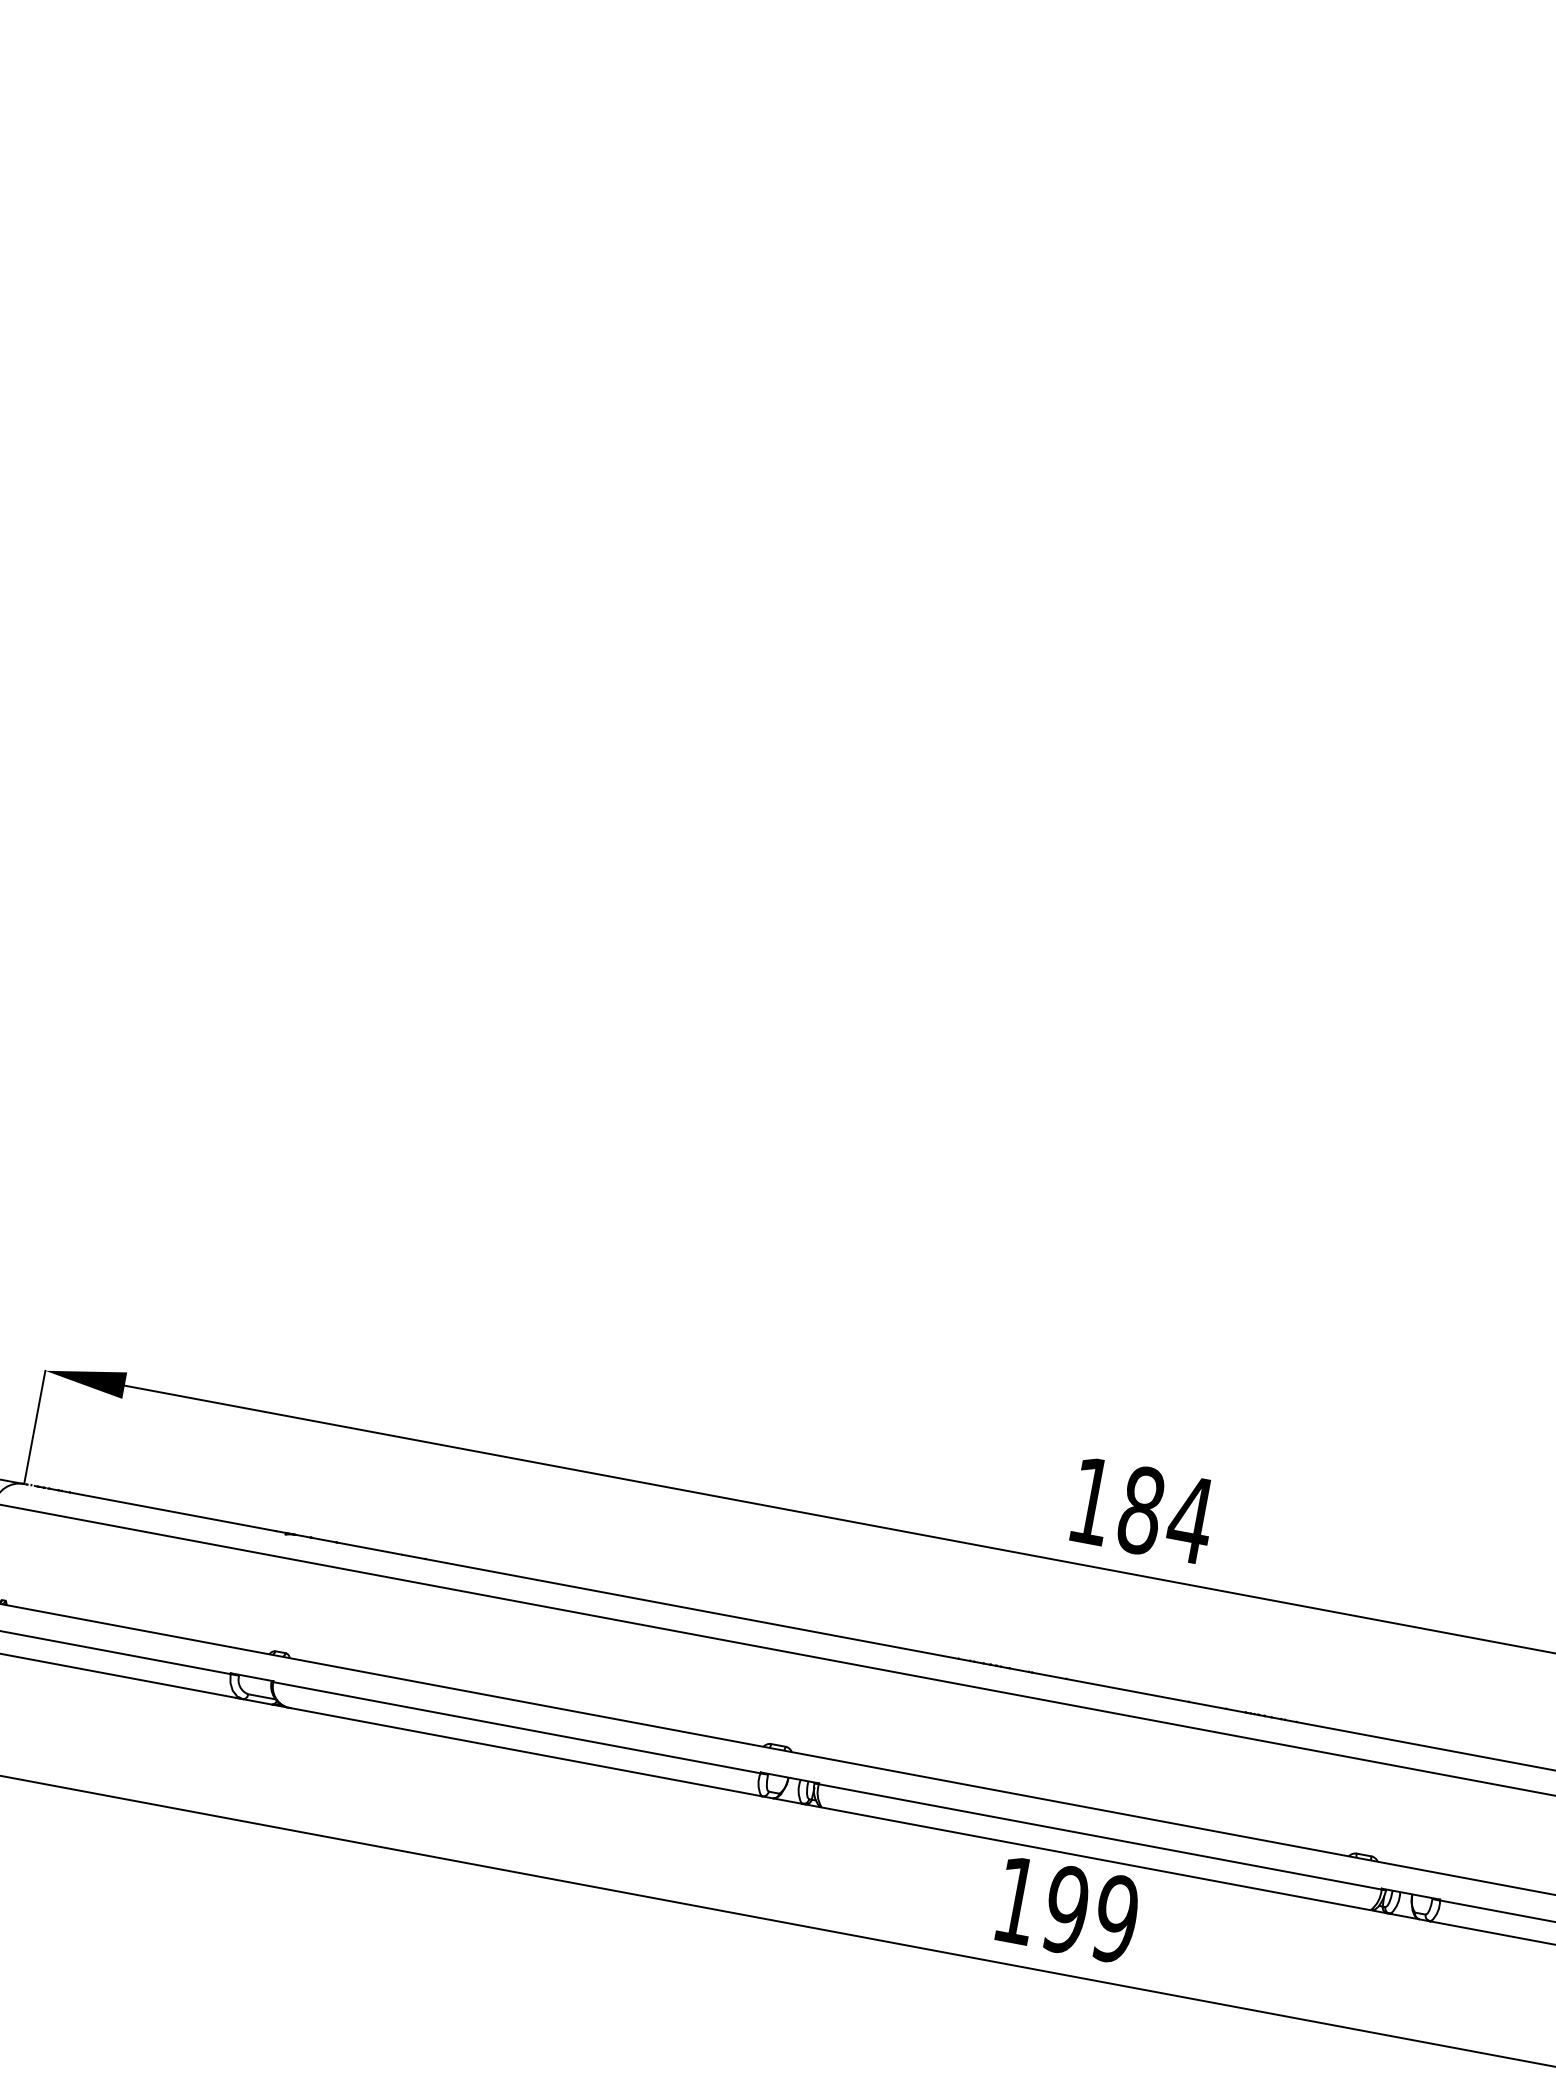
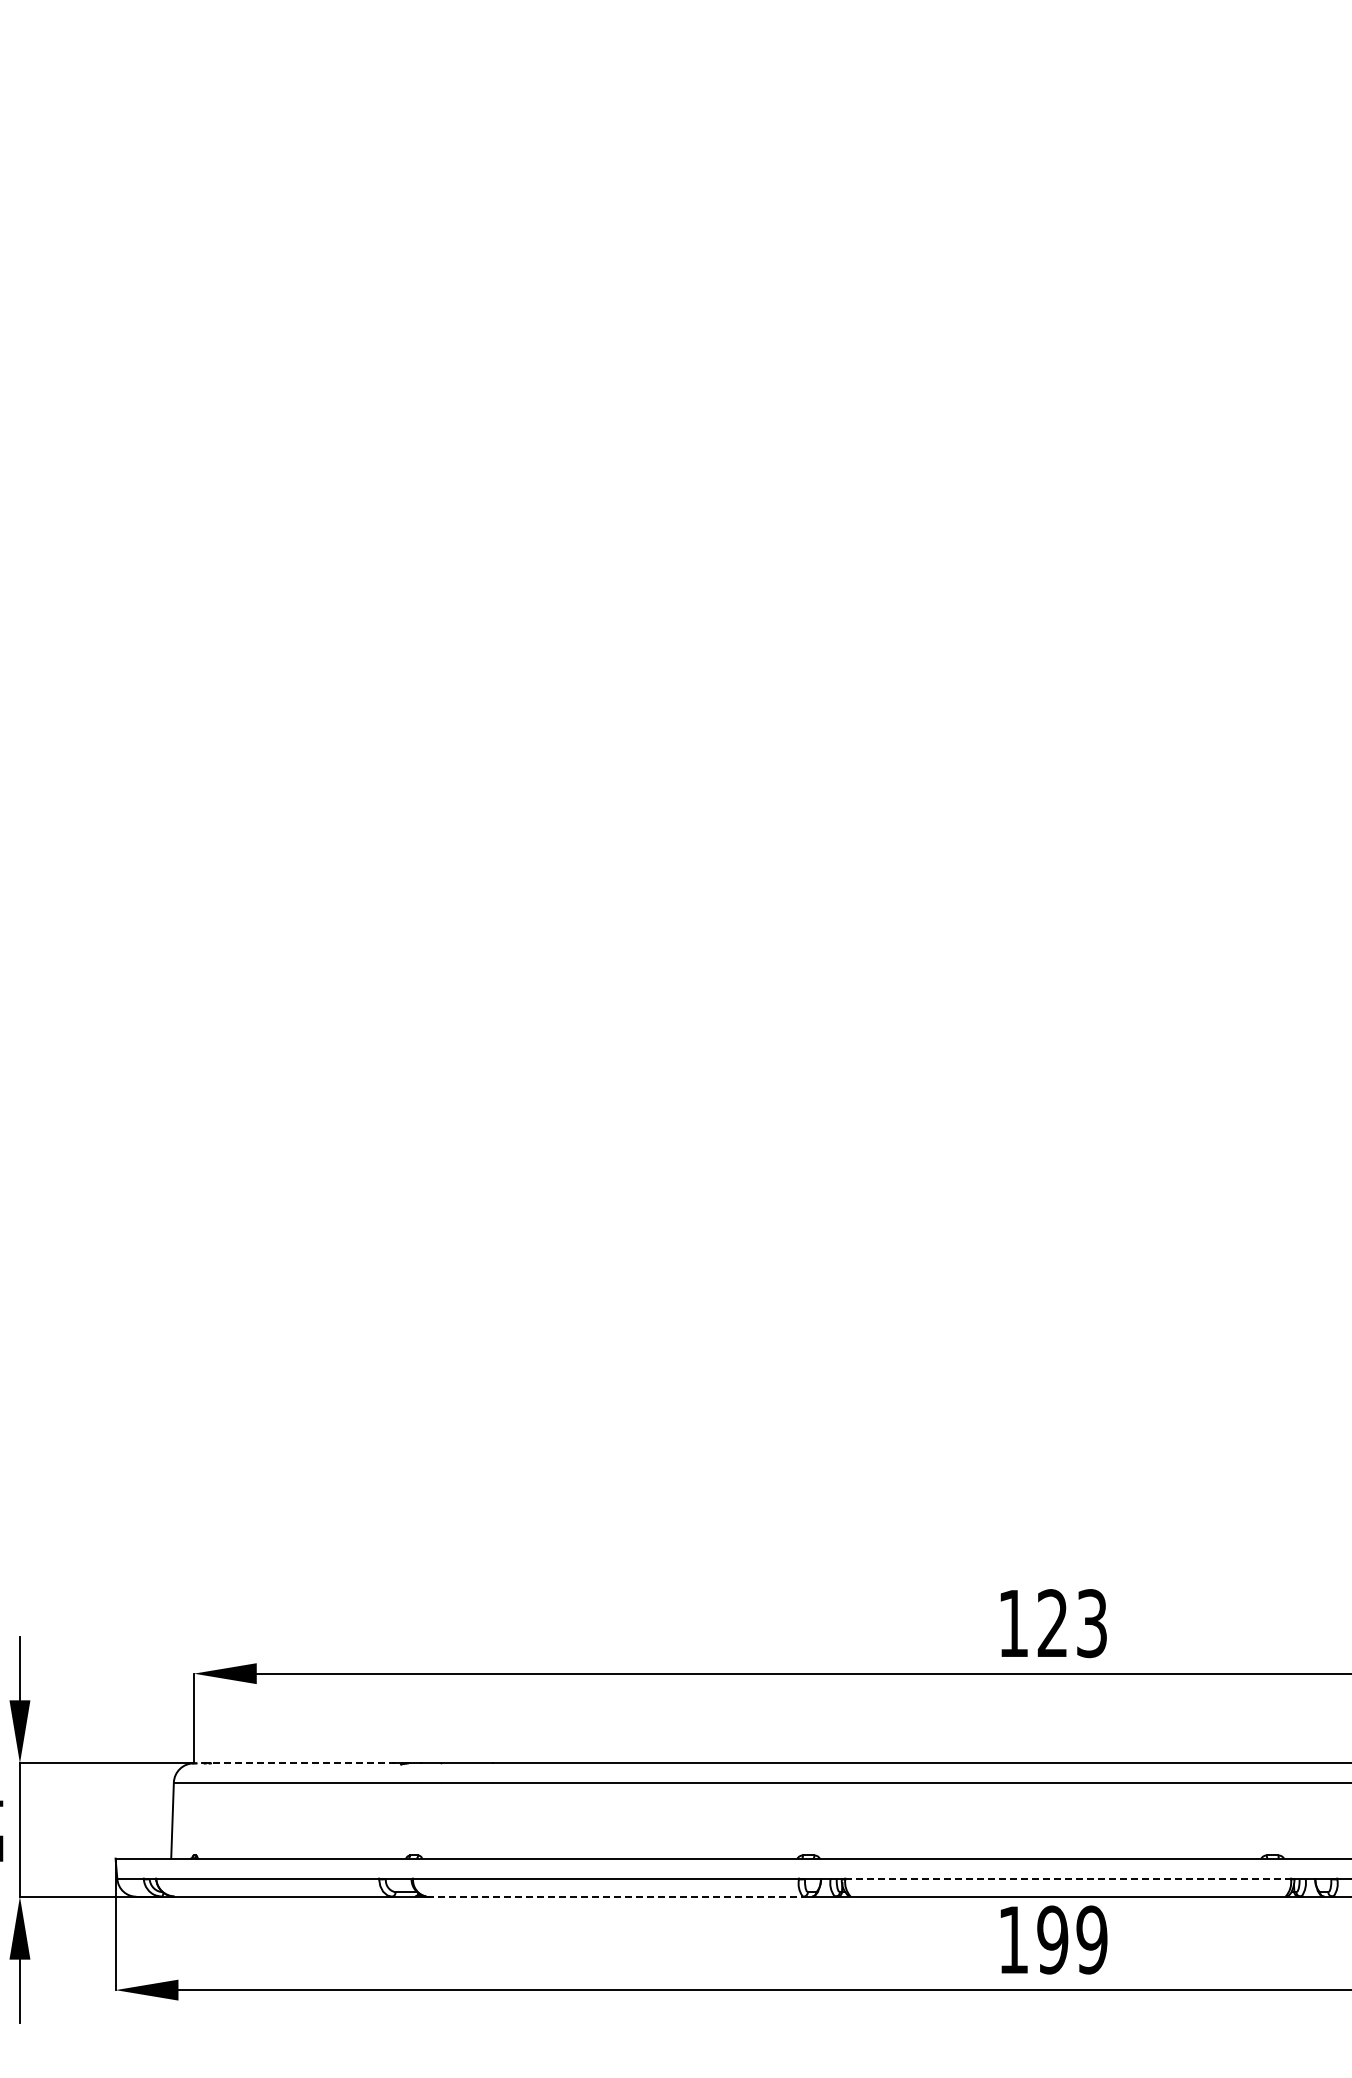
line: (162, 1510) -> (303, 1763), solid -> dashed
text: (1166, 1515) -> (1072, 1623), 184 -> 123
line: (524, 1751) -> (615, 1896), solid -> dashed
line: (1100, 1837) -> (1068, 1879), solid -> dashed

